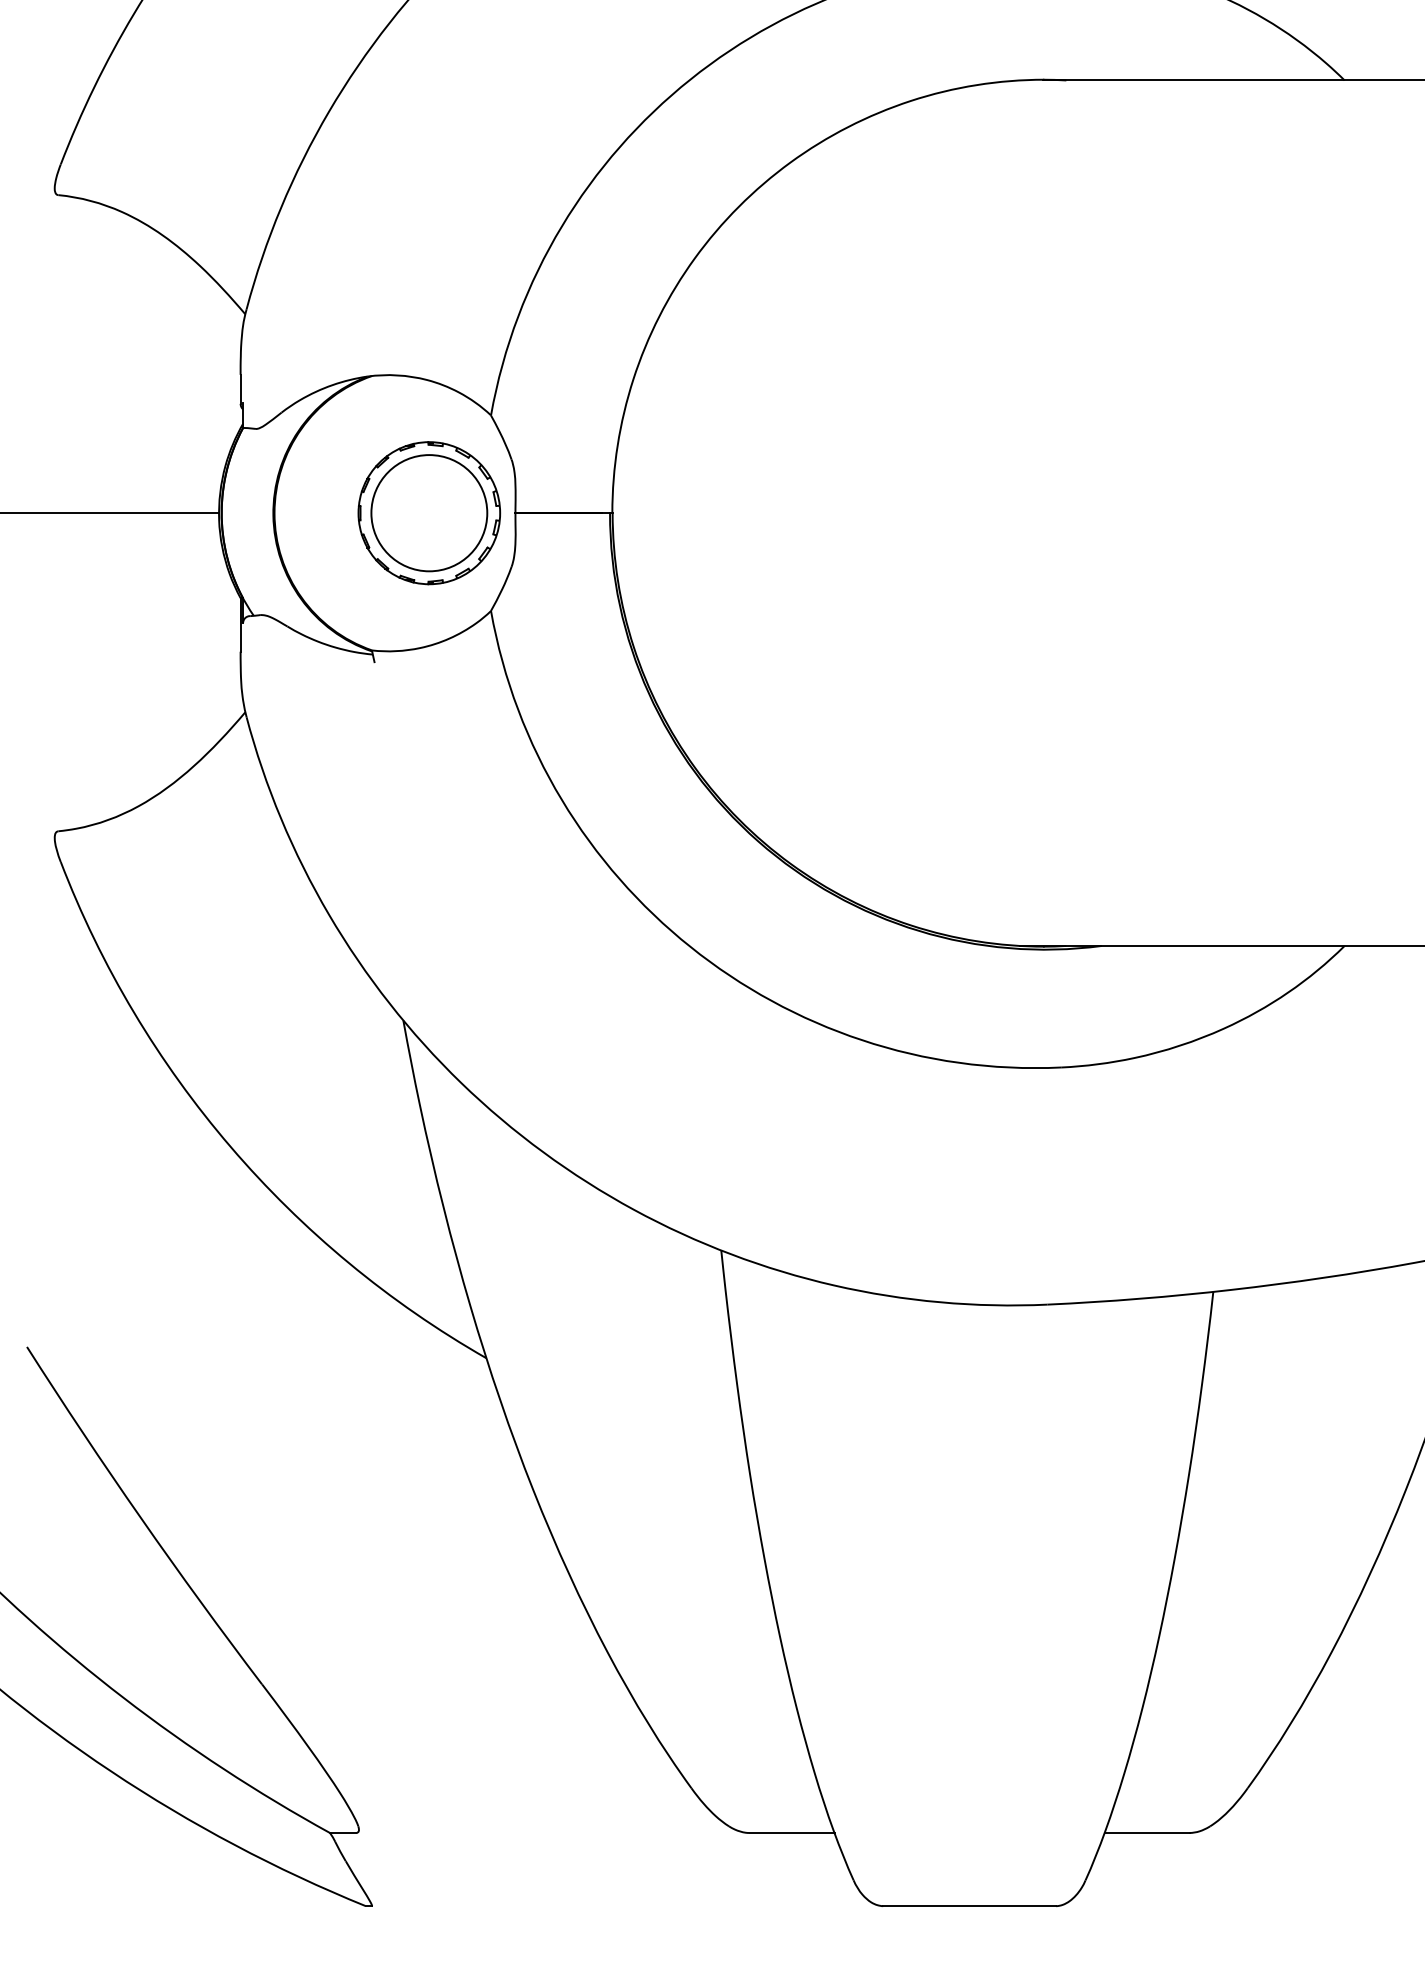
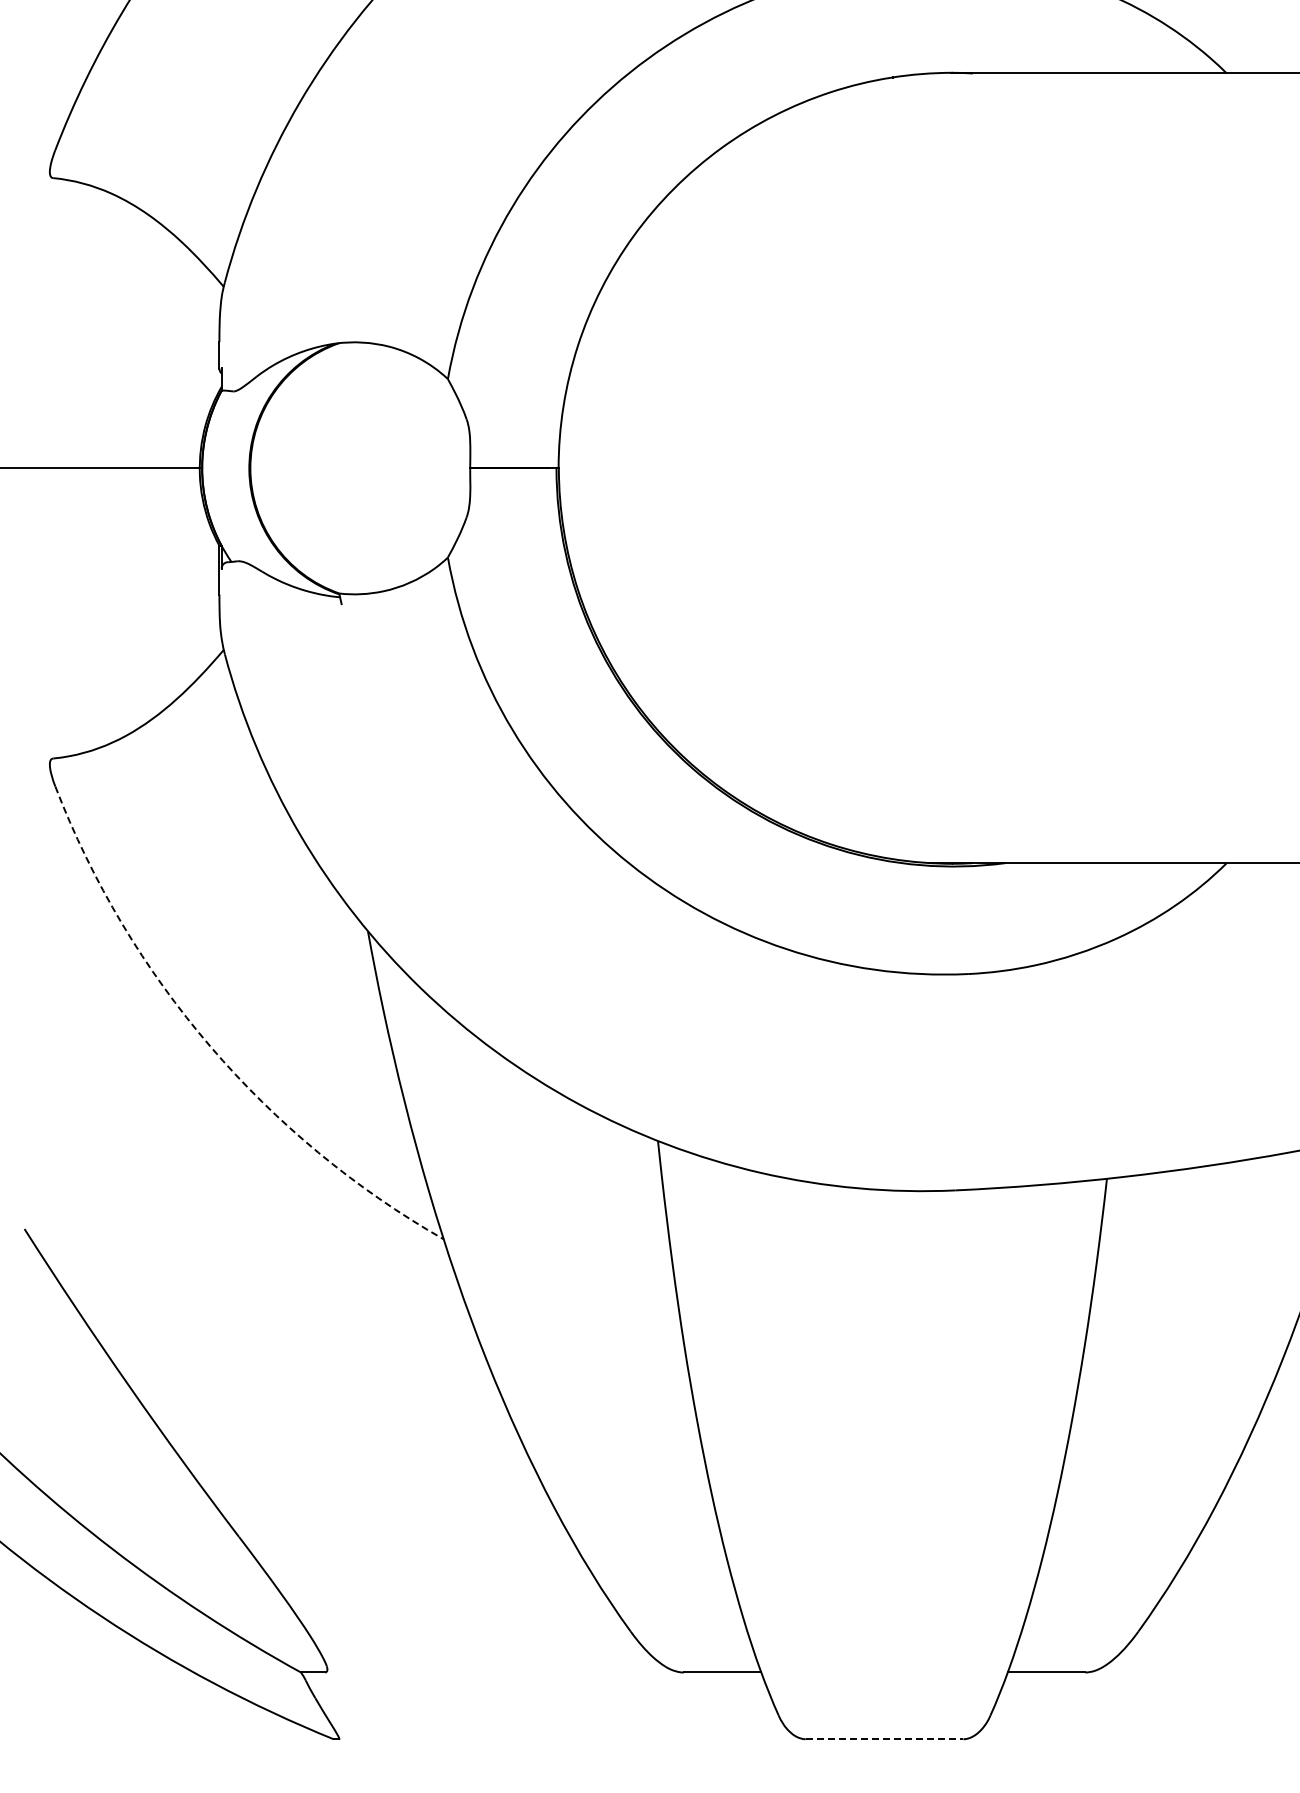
part: (429, 513) -> (391, 468), removed
arc: (230, 1146) -> (210, 1046), solid -> dashed
line: (969, 1906) -> (884, 1739), solid -> dashed

